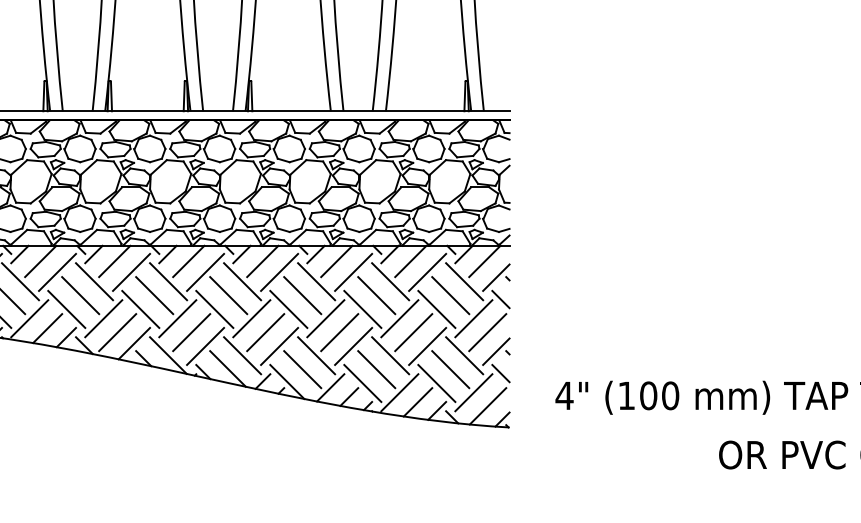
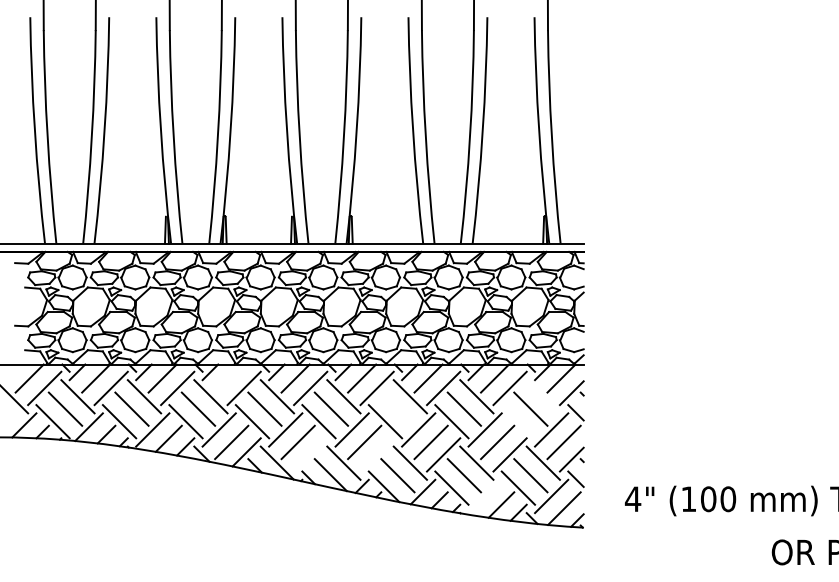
line: (115, 261) -> (229, 378), removed
line: (463, 281) -> (542, 396), removed
line: (302, 294) -> (397, 408), removed
line: (436, 309) -> (518, 421), removed
line: (205, 346) -> (310, 454), removed
line: (278, 346) -> (376, 454), removed
line: (399, 392) -> (484, 496), removed

